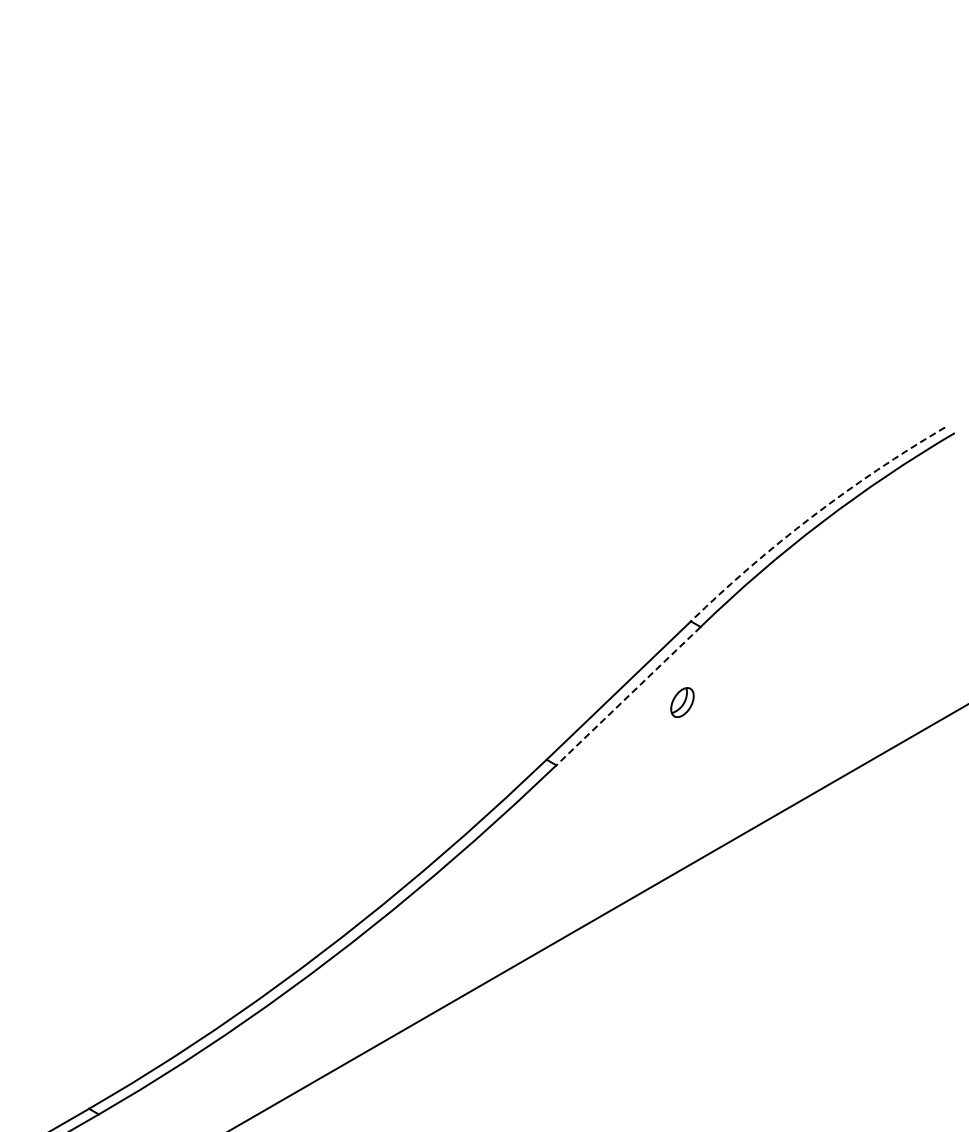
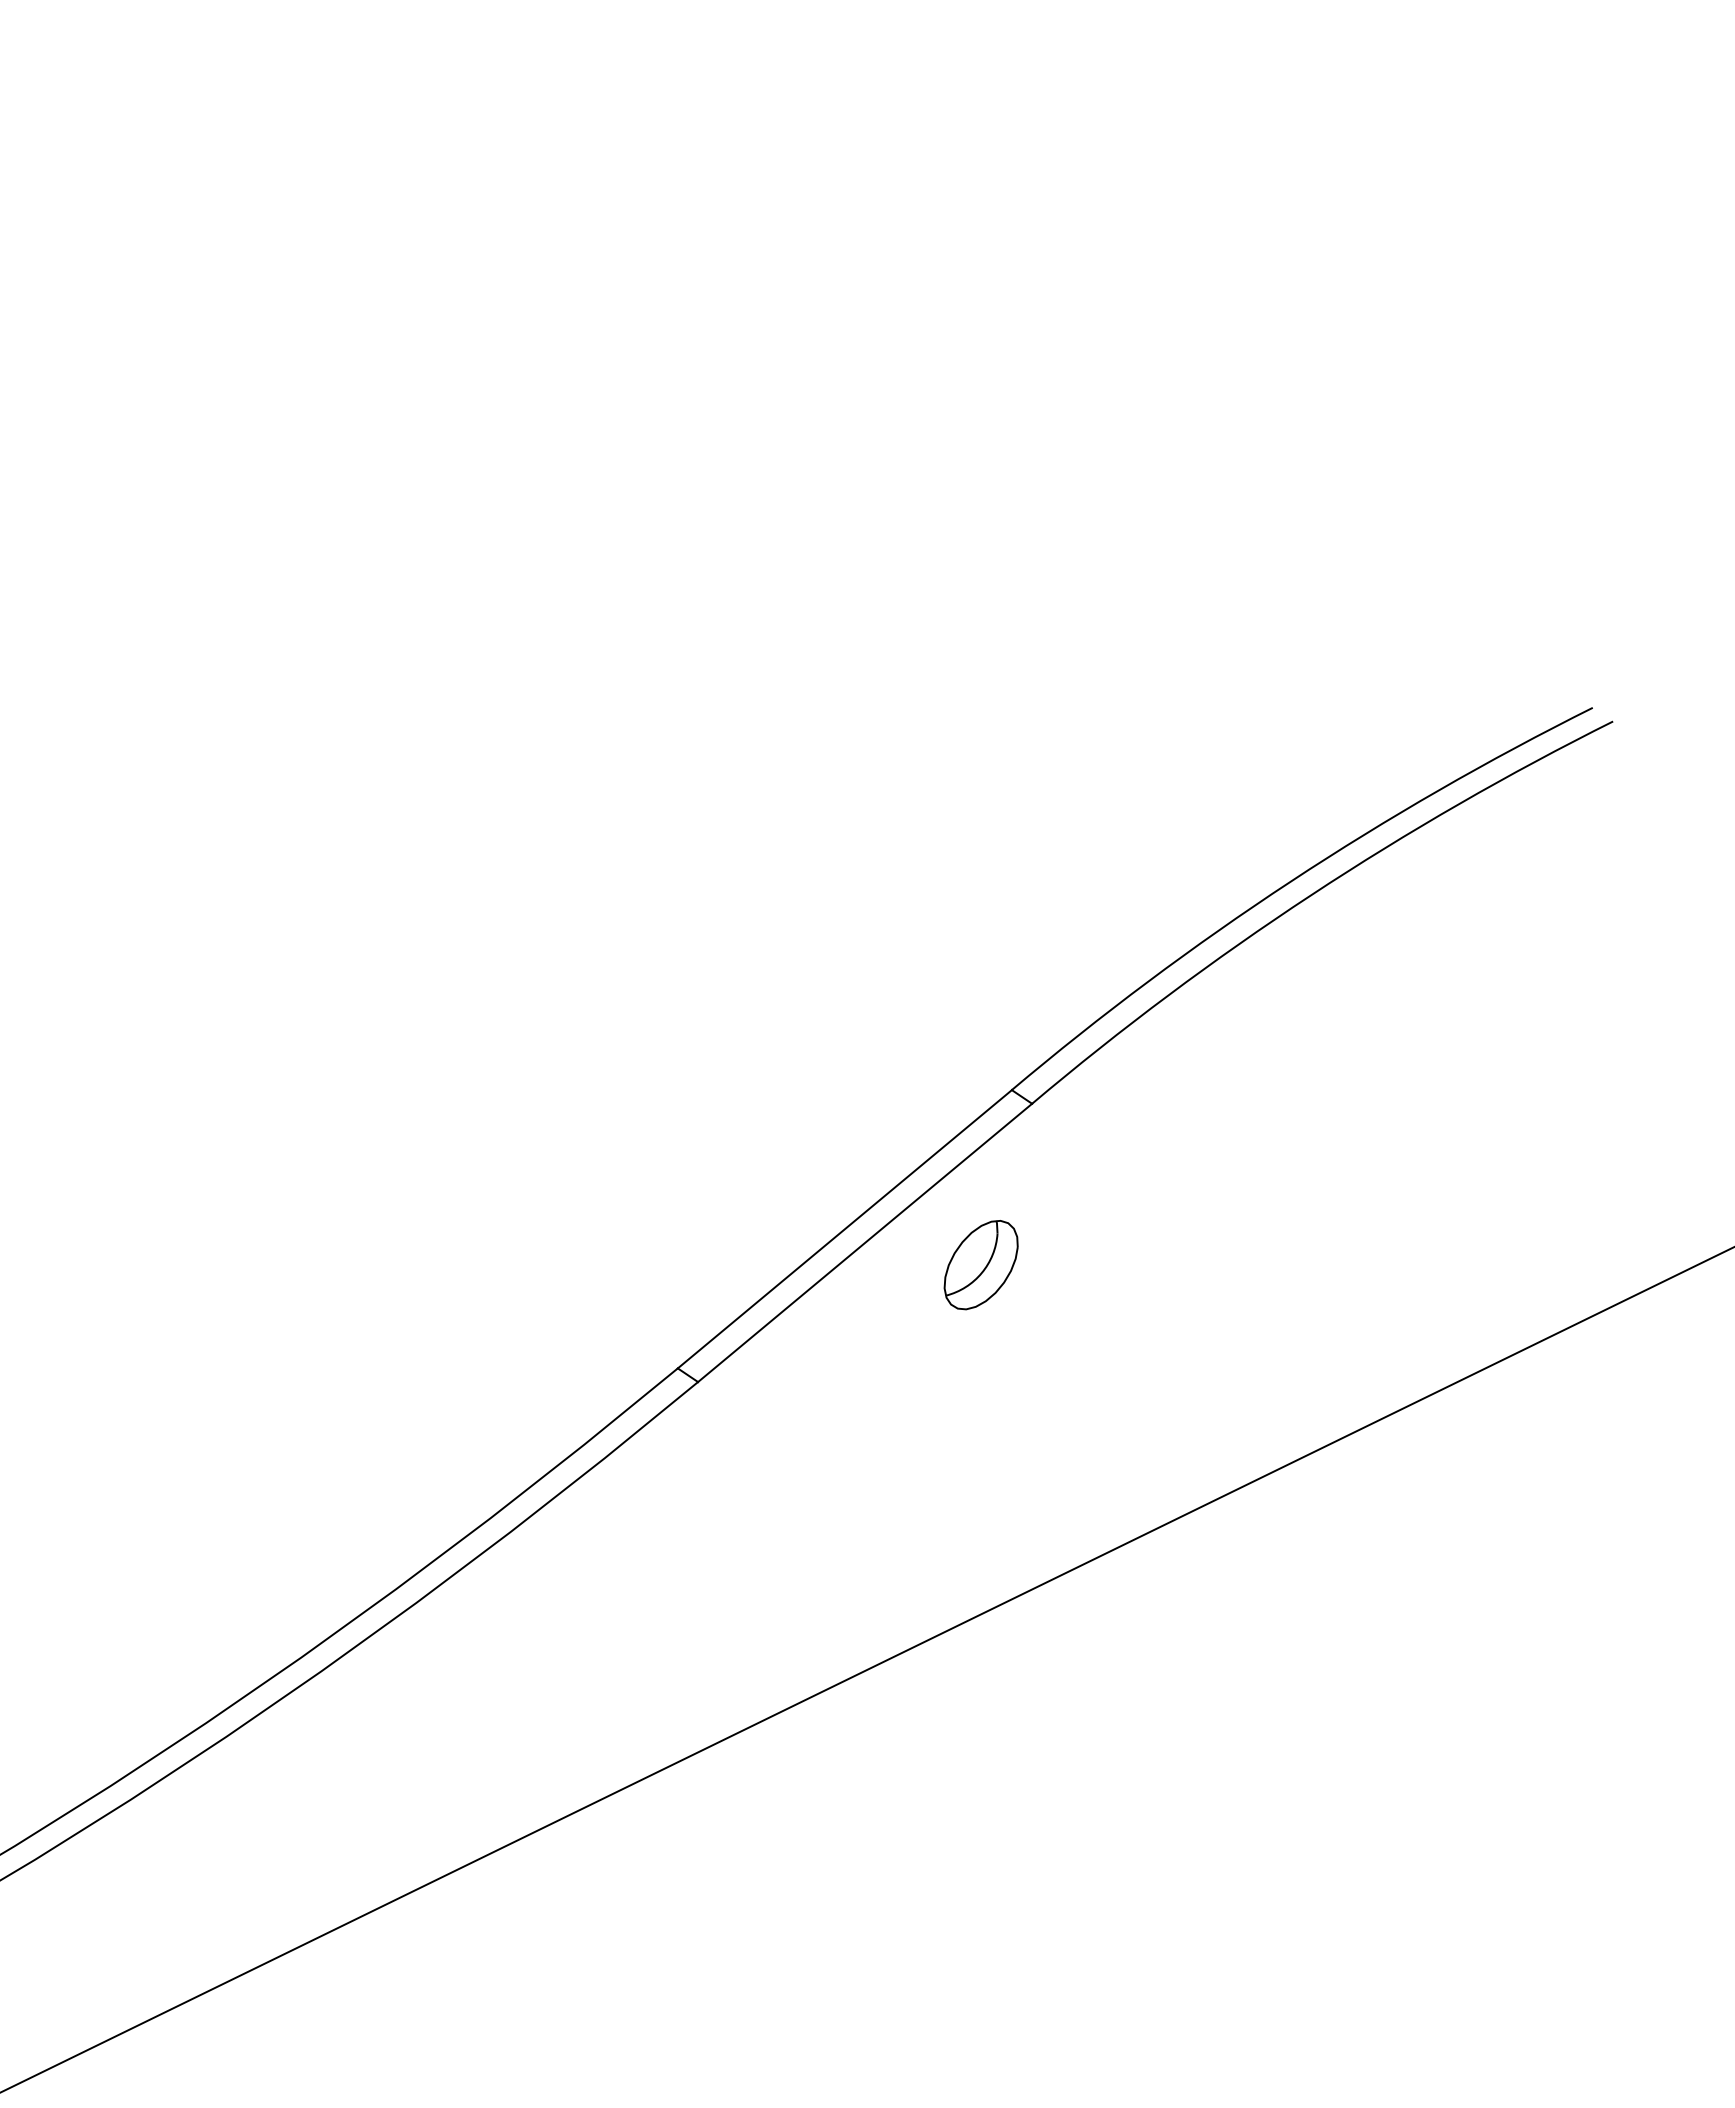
arc: (812, 516) -> (1291, 880), dashed -> solid
line: (628, 696) -> (865, 1243), dashed -> solid
part: (682, 702) -> (981, 1264), size x1.43

